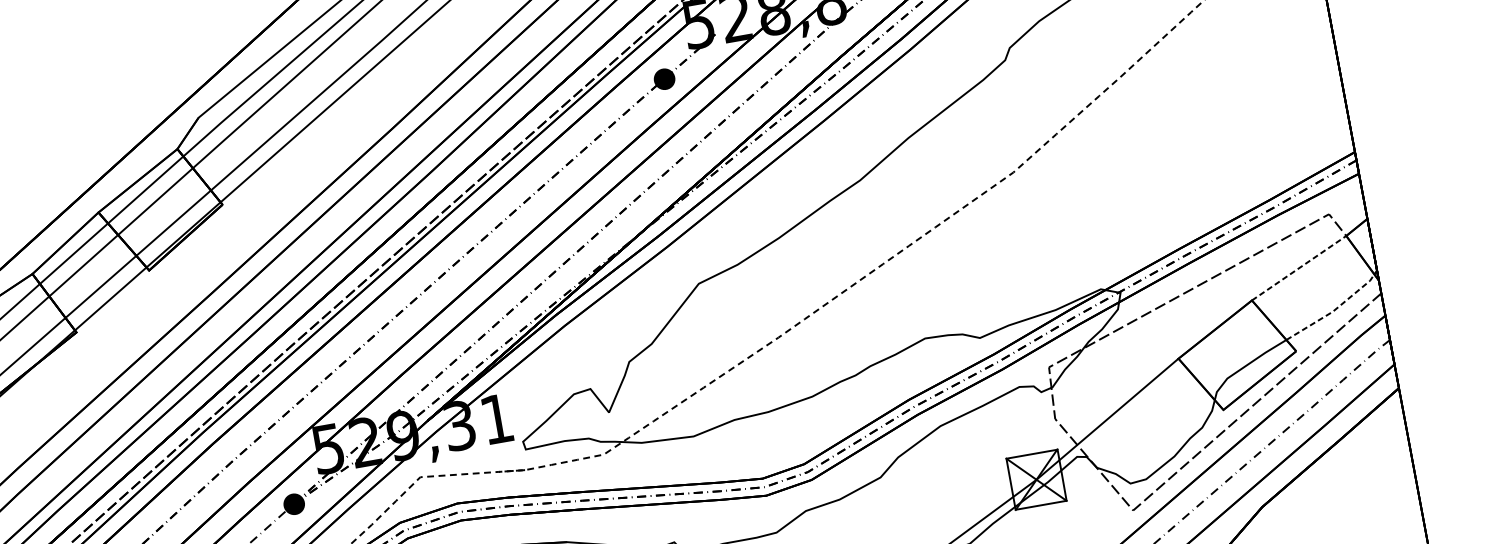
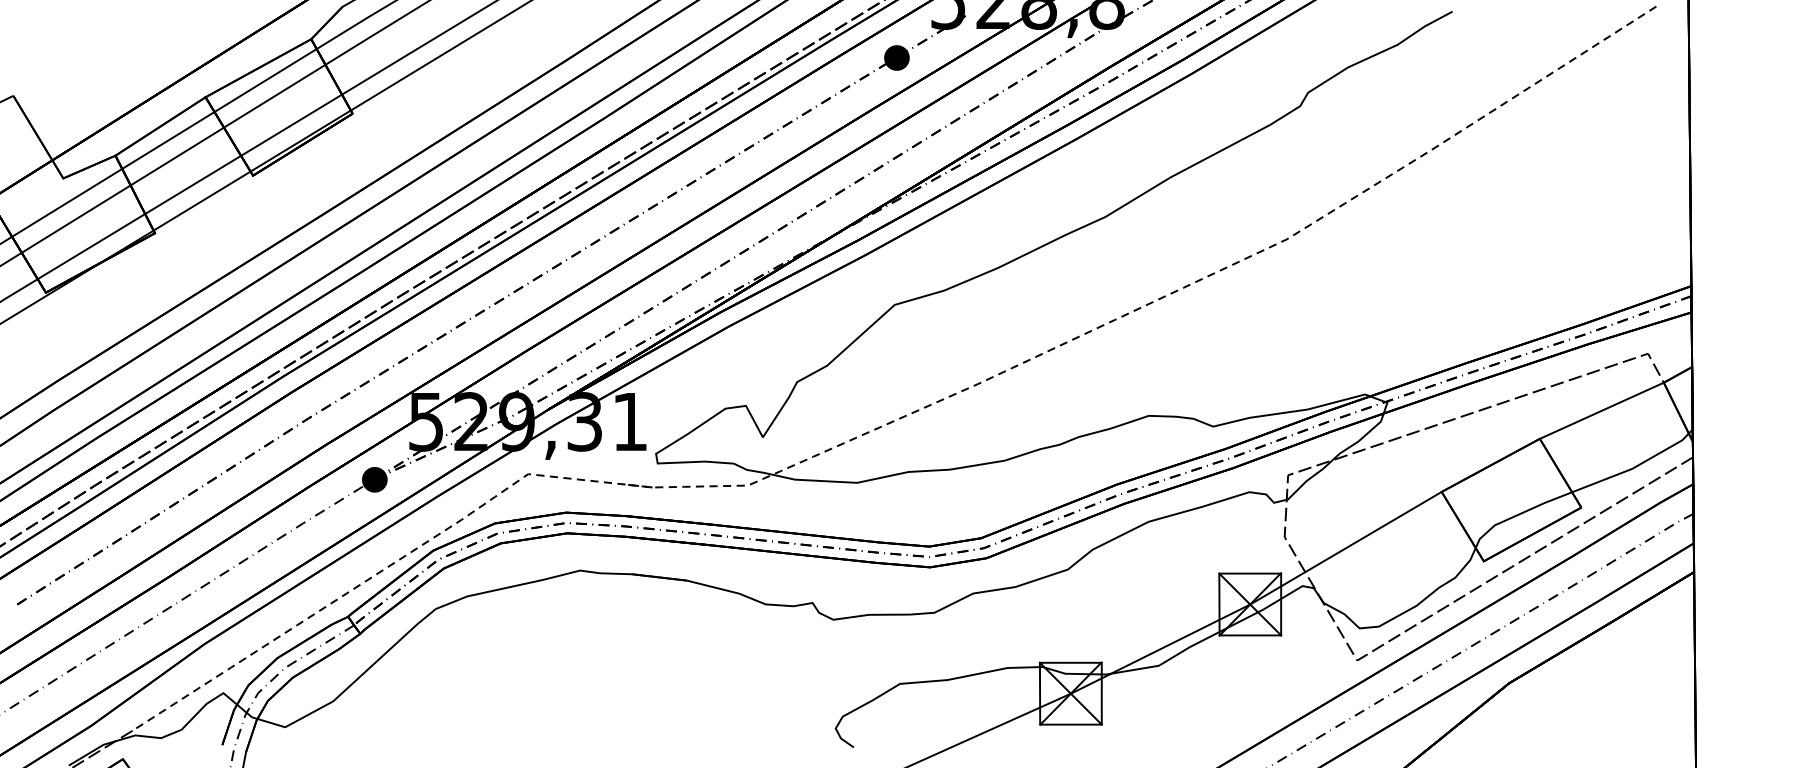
line: (1299, 267) -> (1602, 410), dashed -> solid
line: (1334, 310) -> (1634, 467), dashed -> solid

